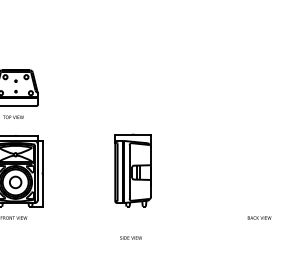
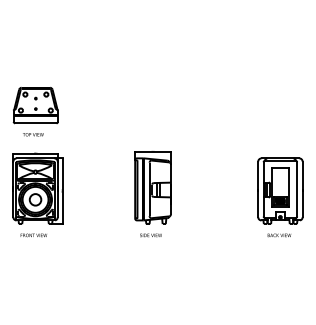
part: (260, 173) -> (280, 190), added
text: (130, 238) -> (150, 235), moved

